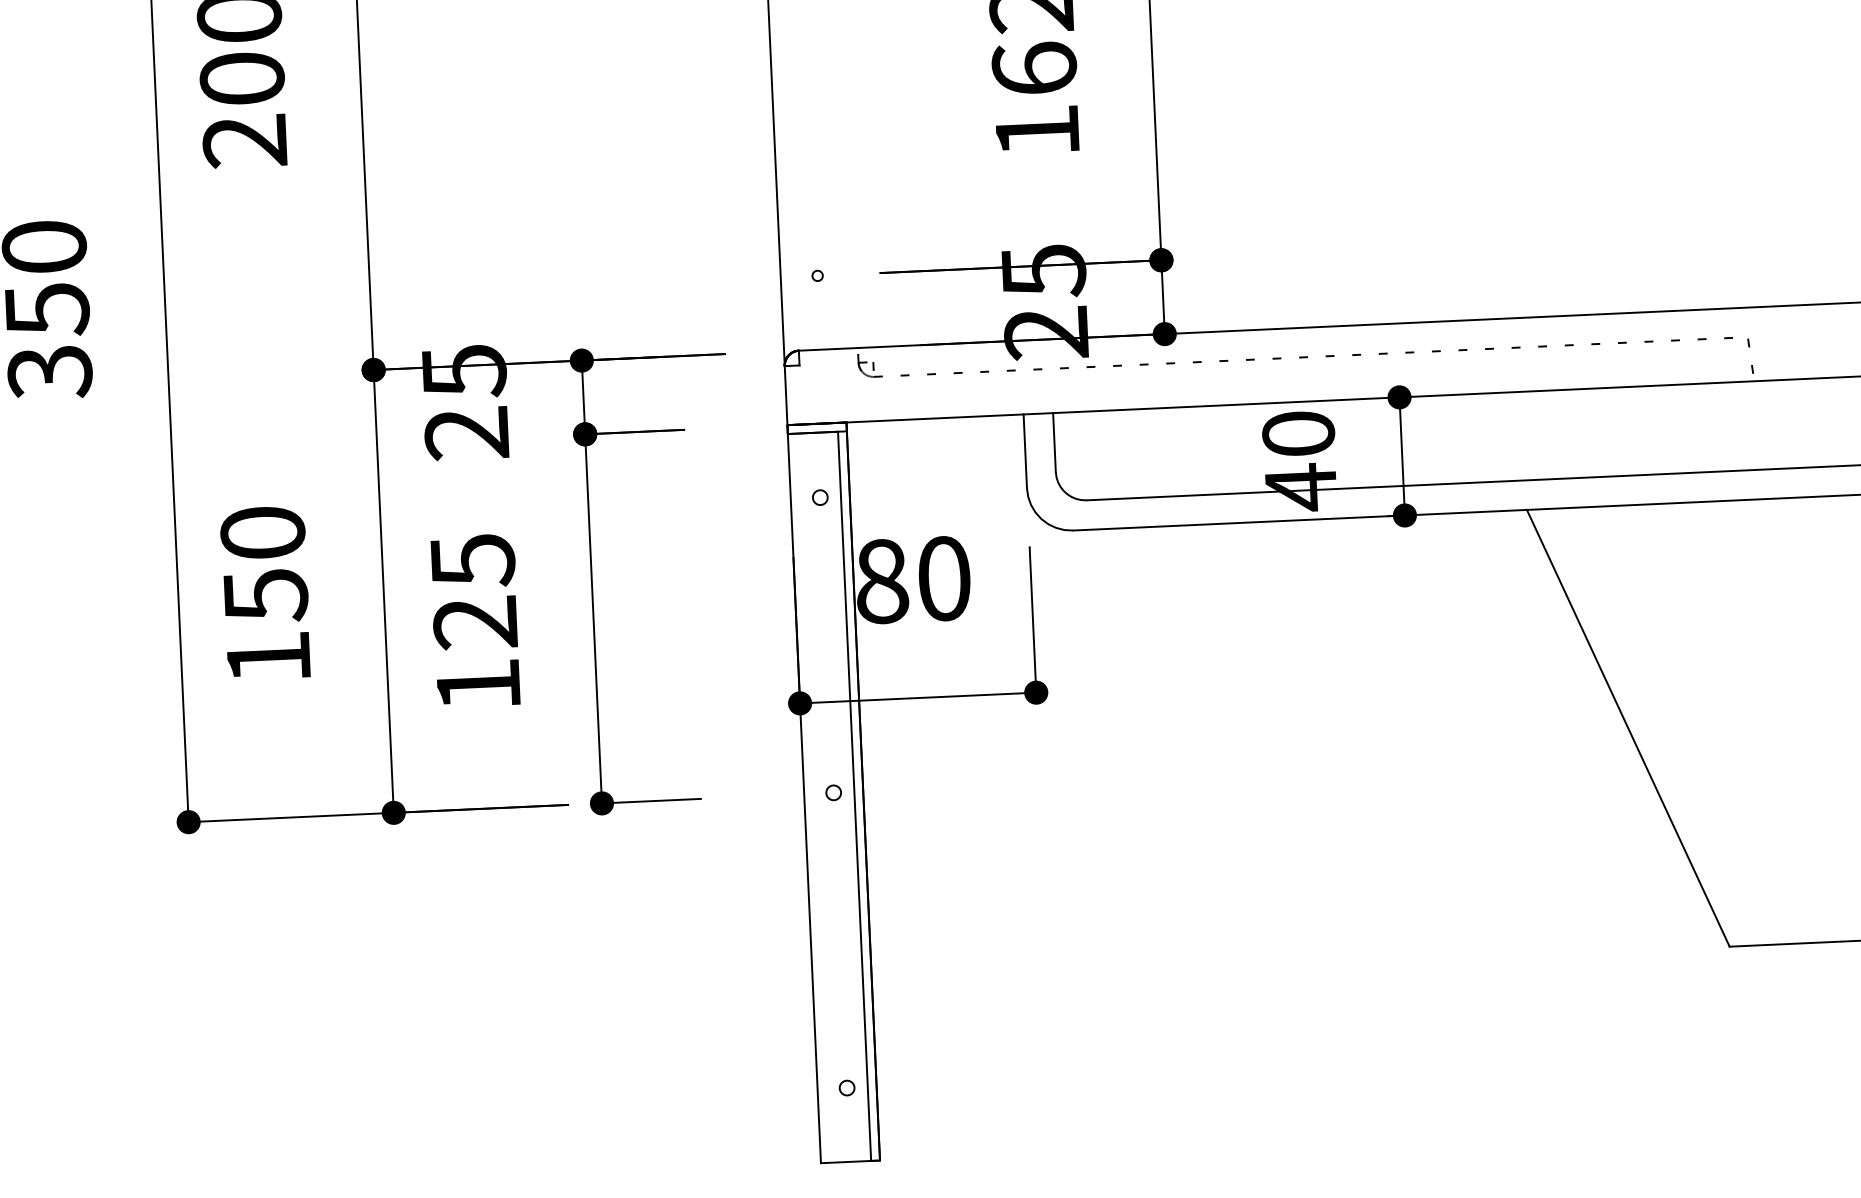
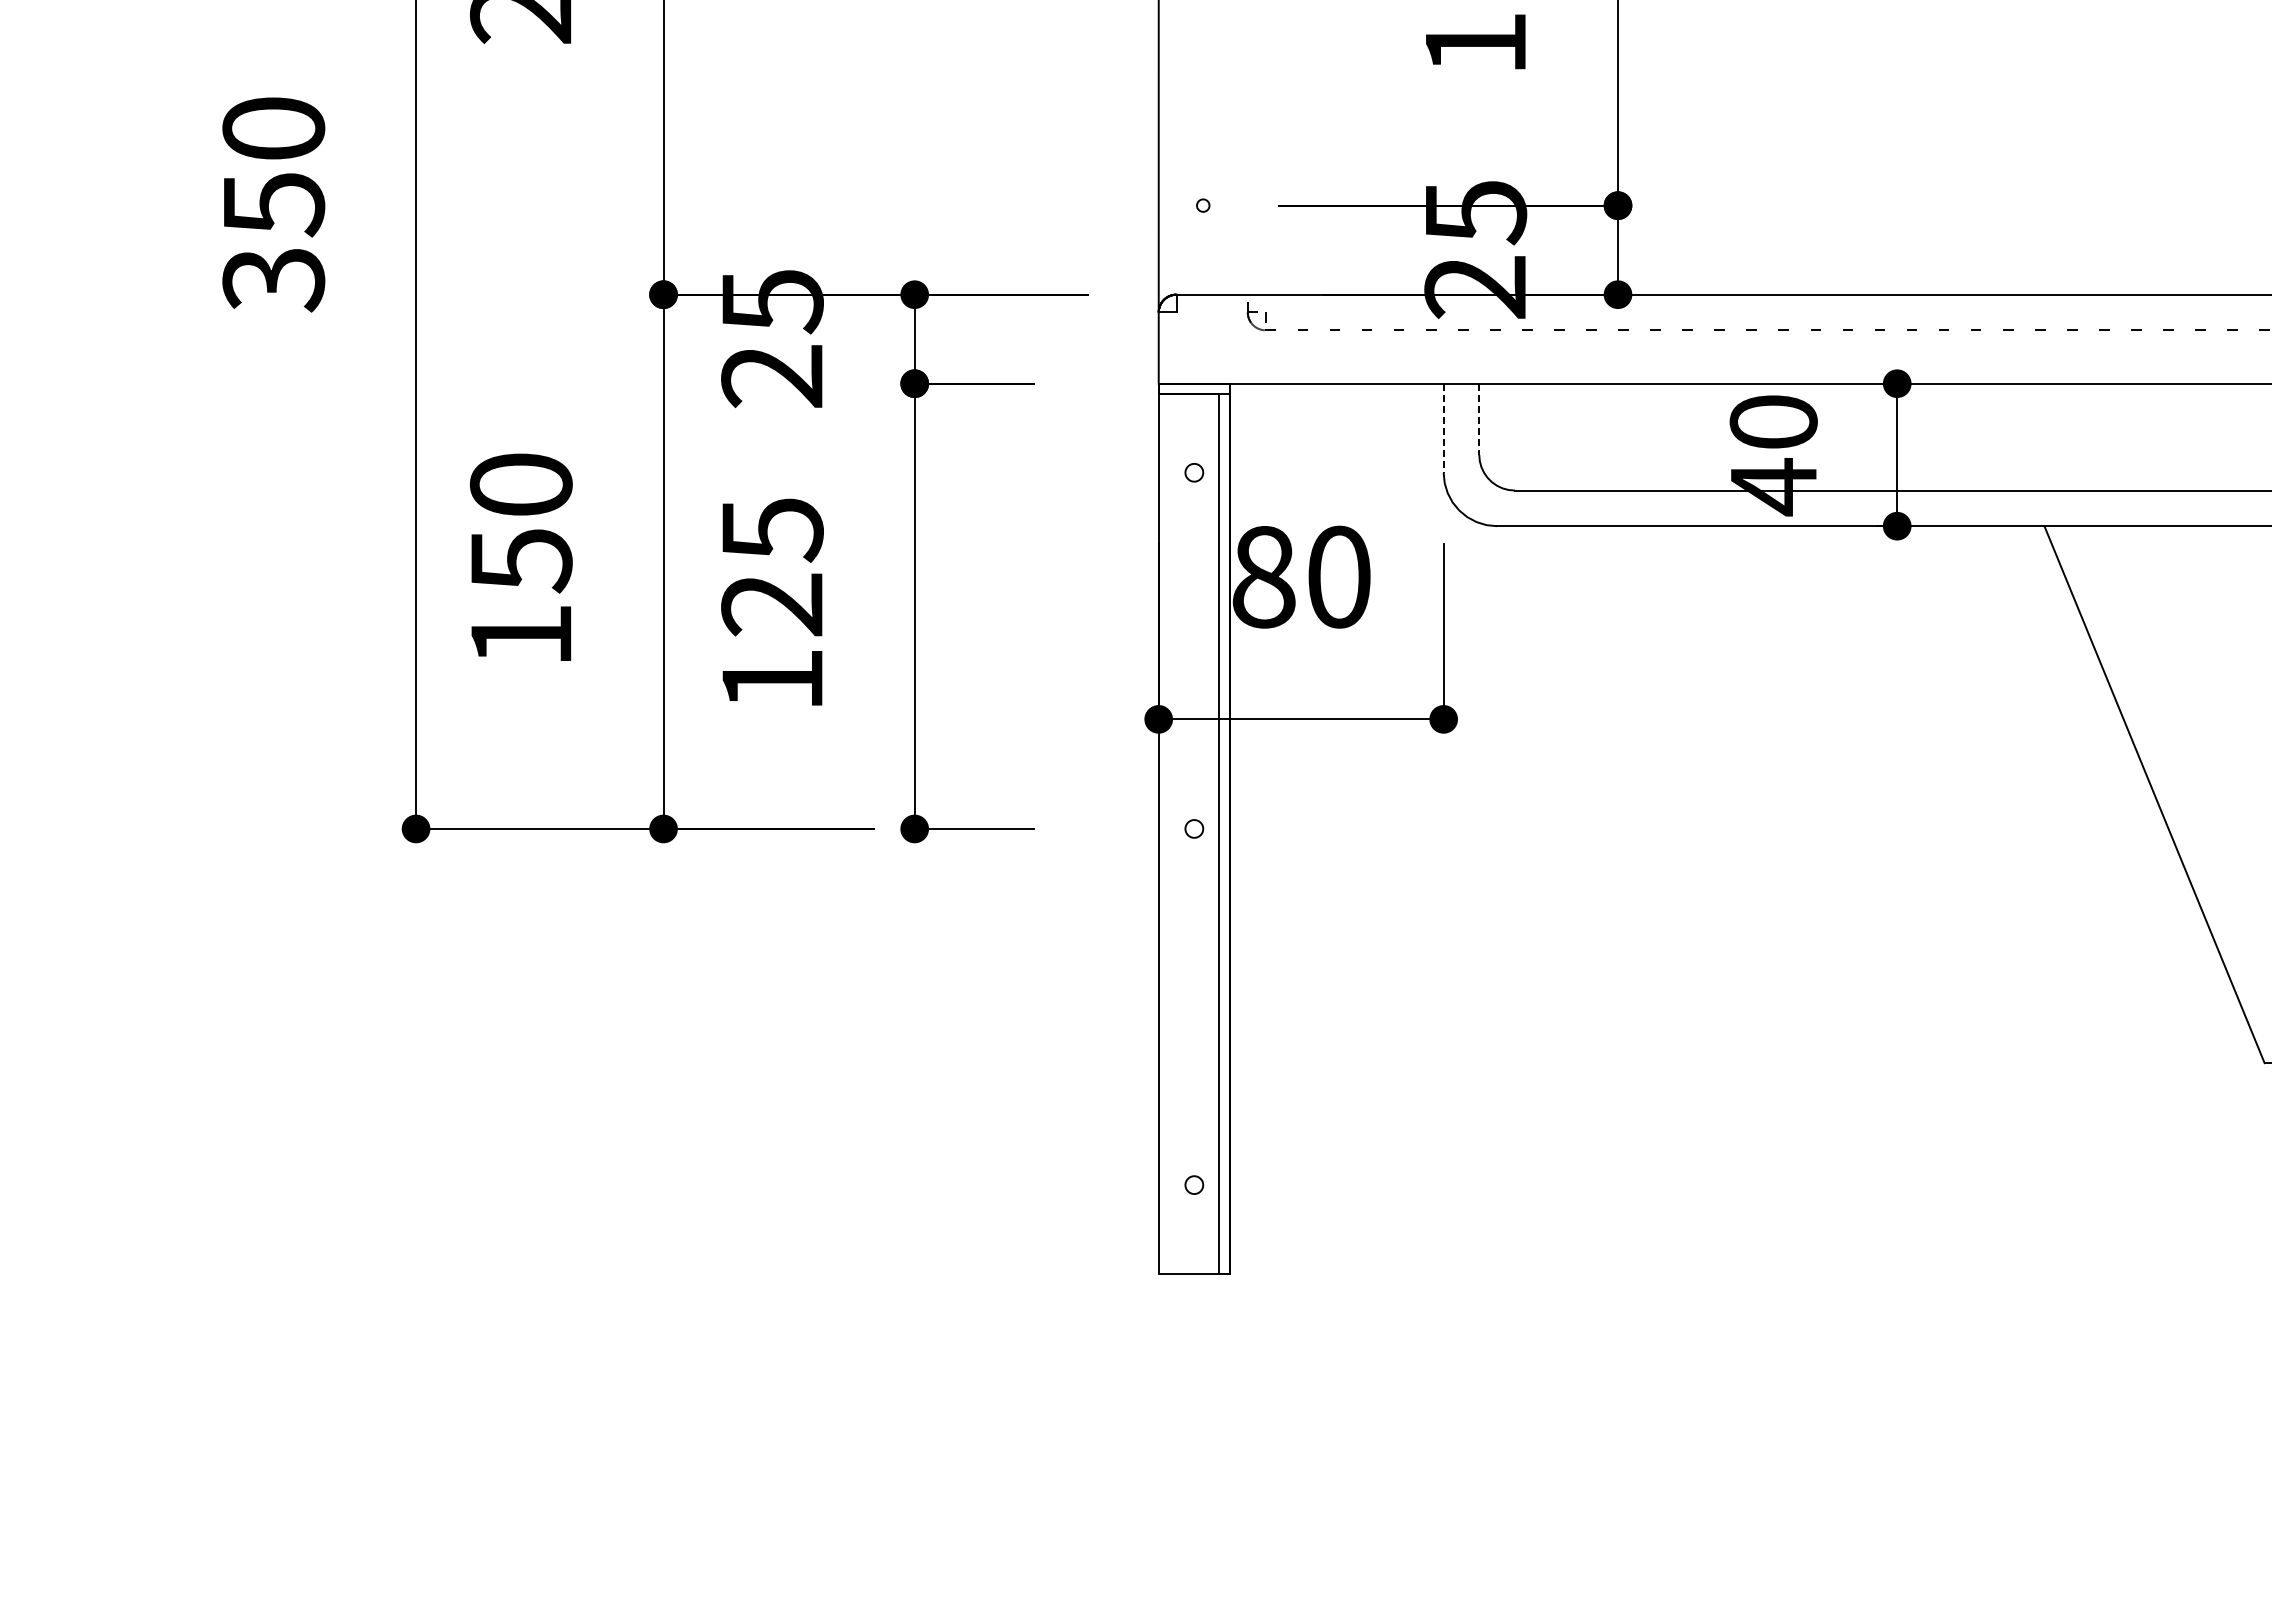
line: (1054, 442) -> (1479, 419), solid -> dashed
line: (1025, 451) -> (1443, 428), solid -> dashed

